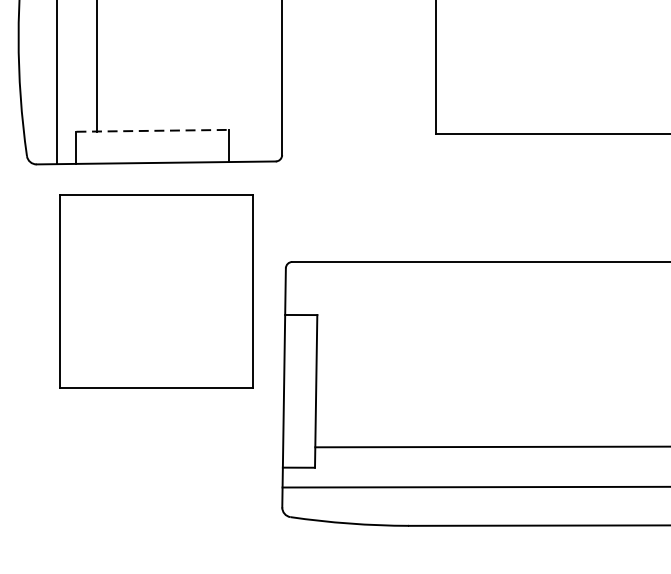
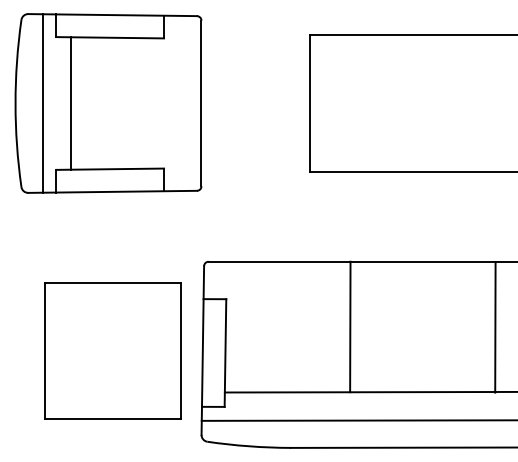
line: (153, 131) -> (110, 169), dashed -> solid
part: (156, 291) -> (112, 350), moved
line: (493, 353) -> (350, 326), added

